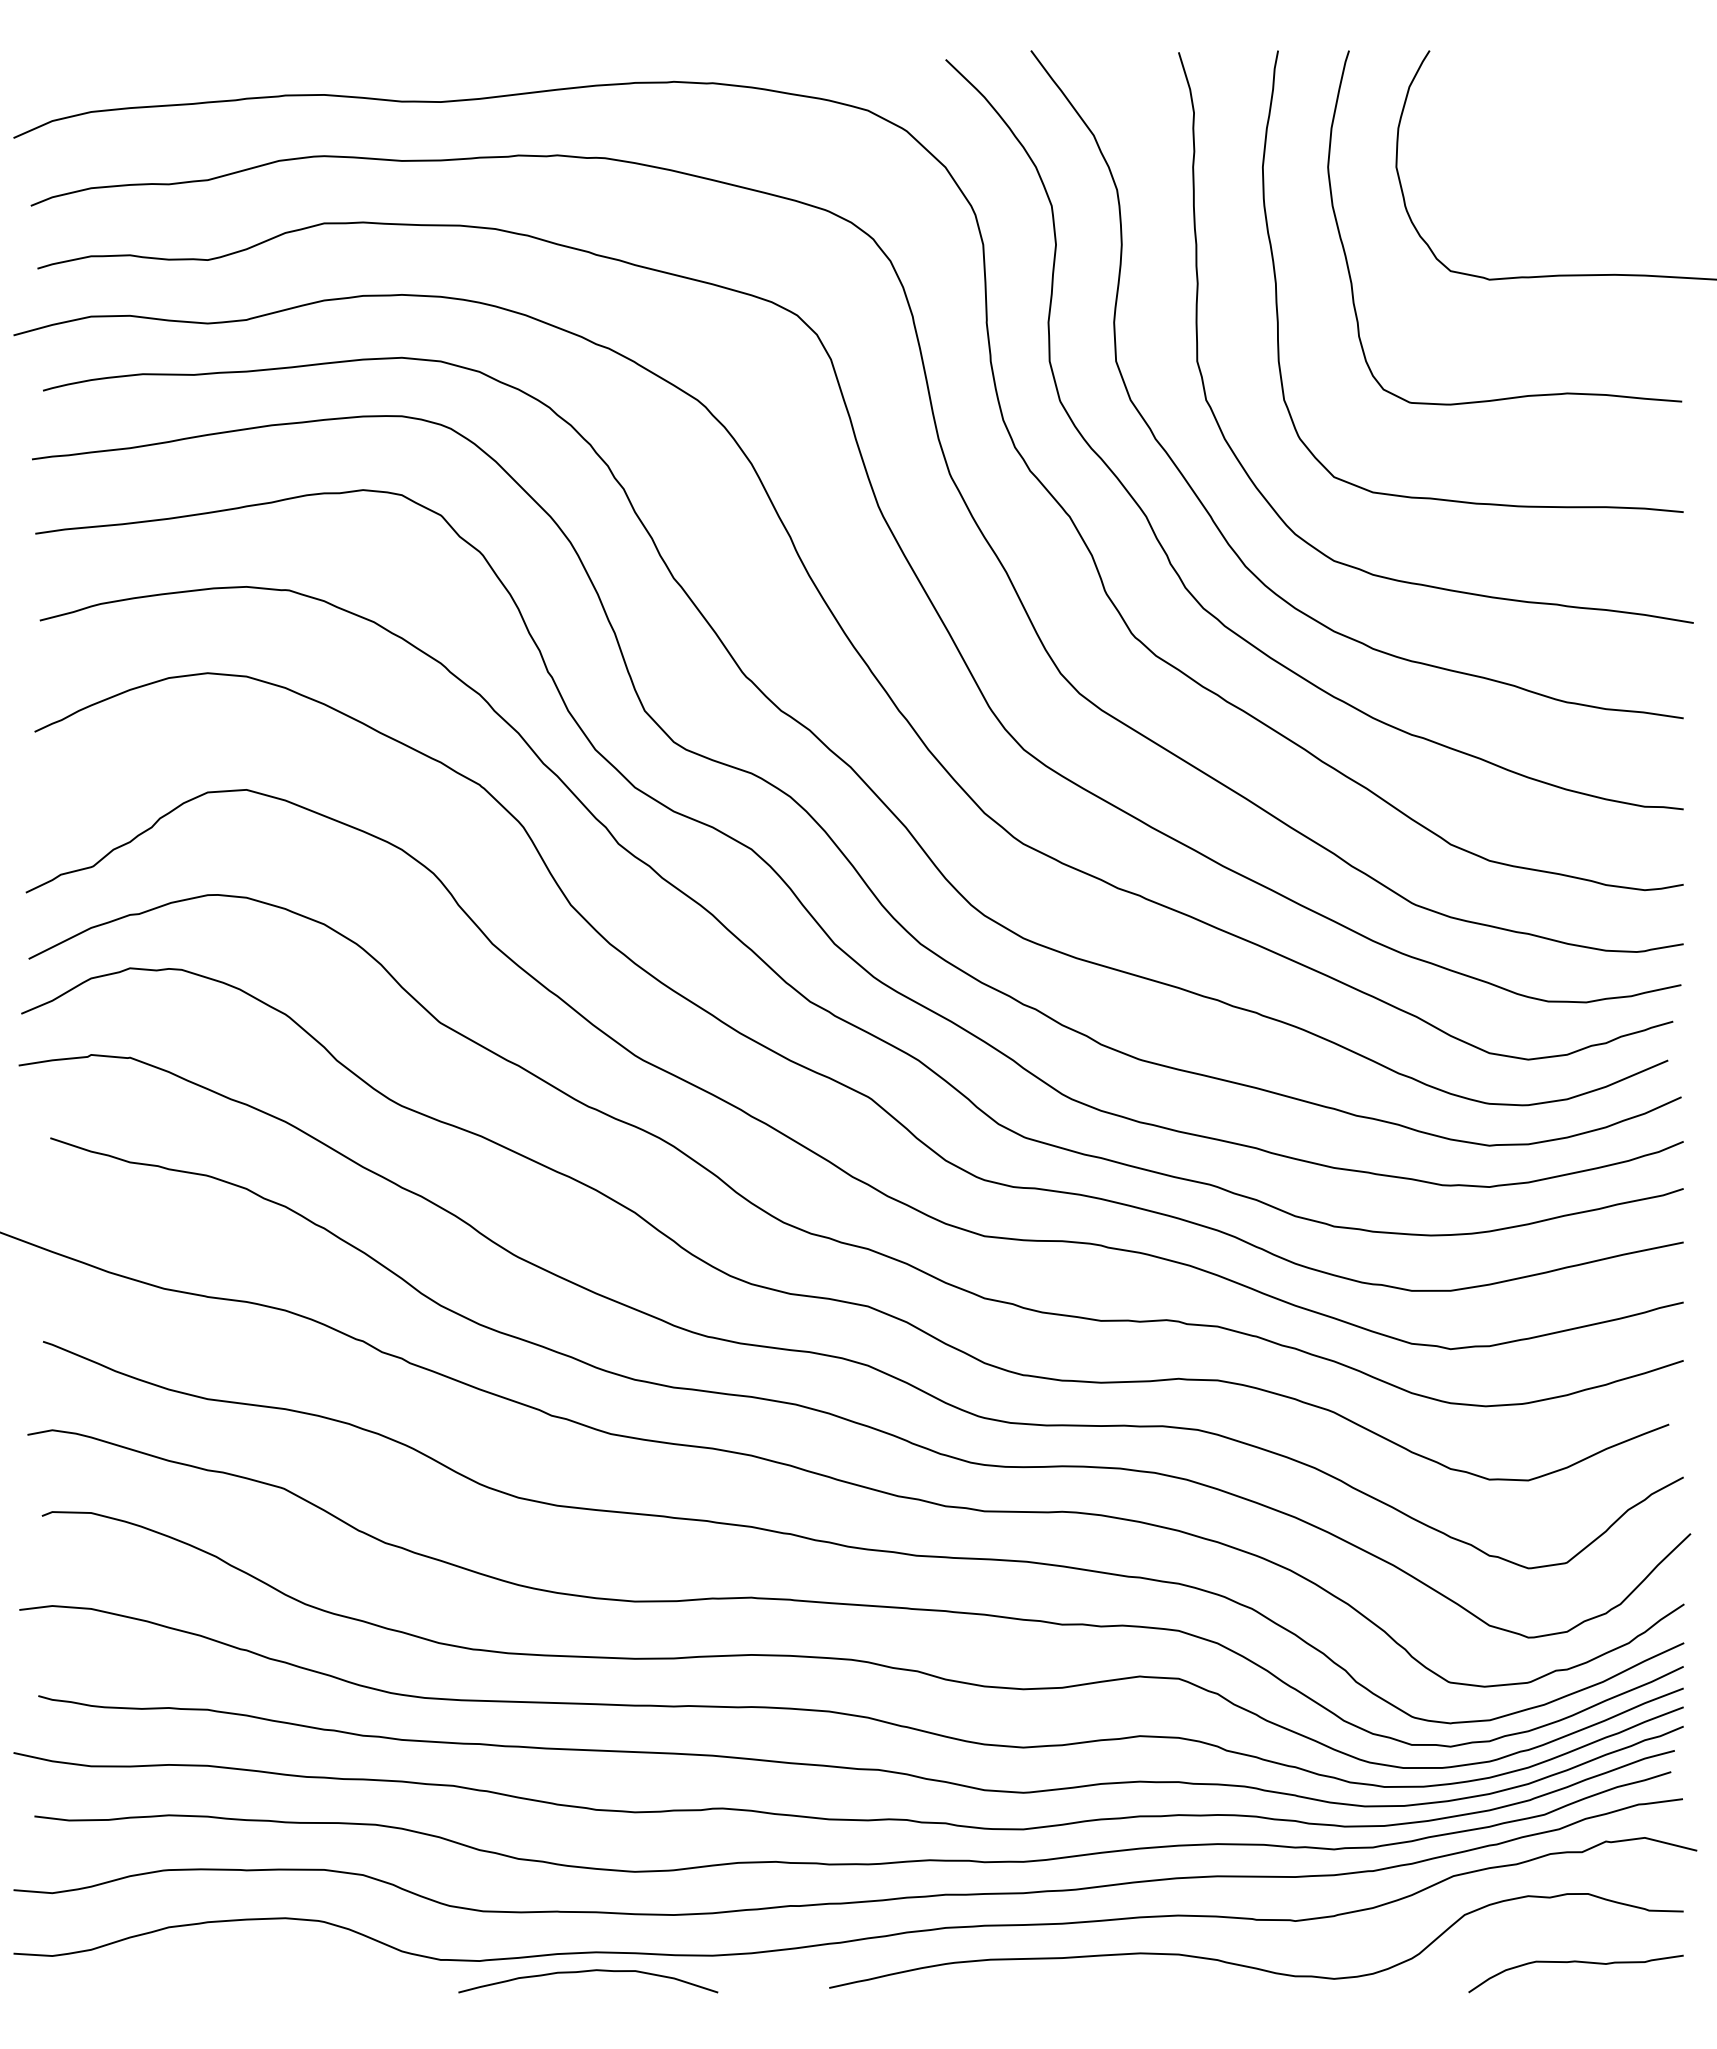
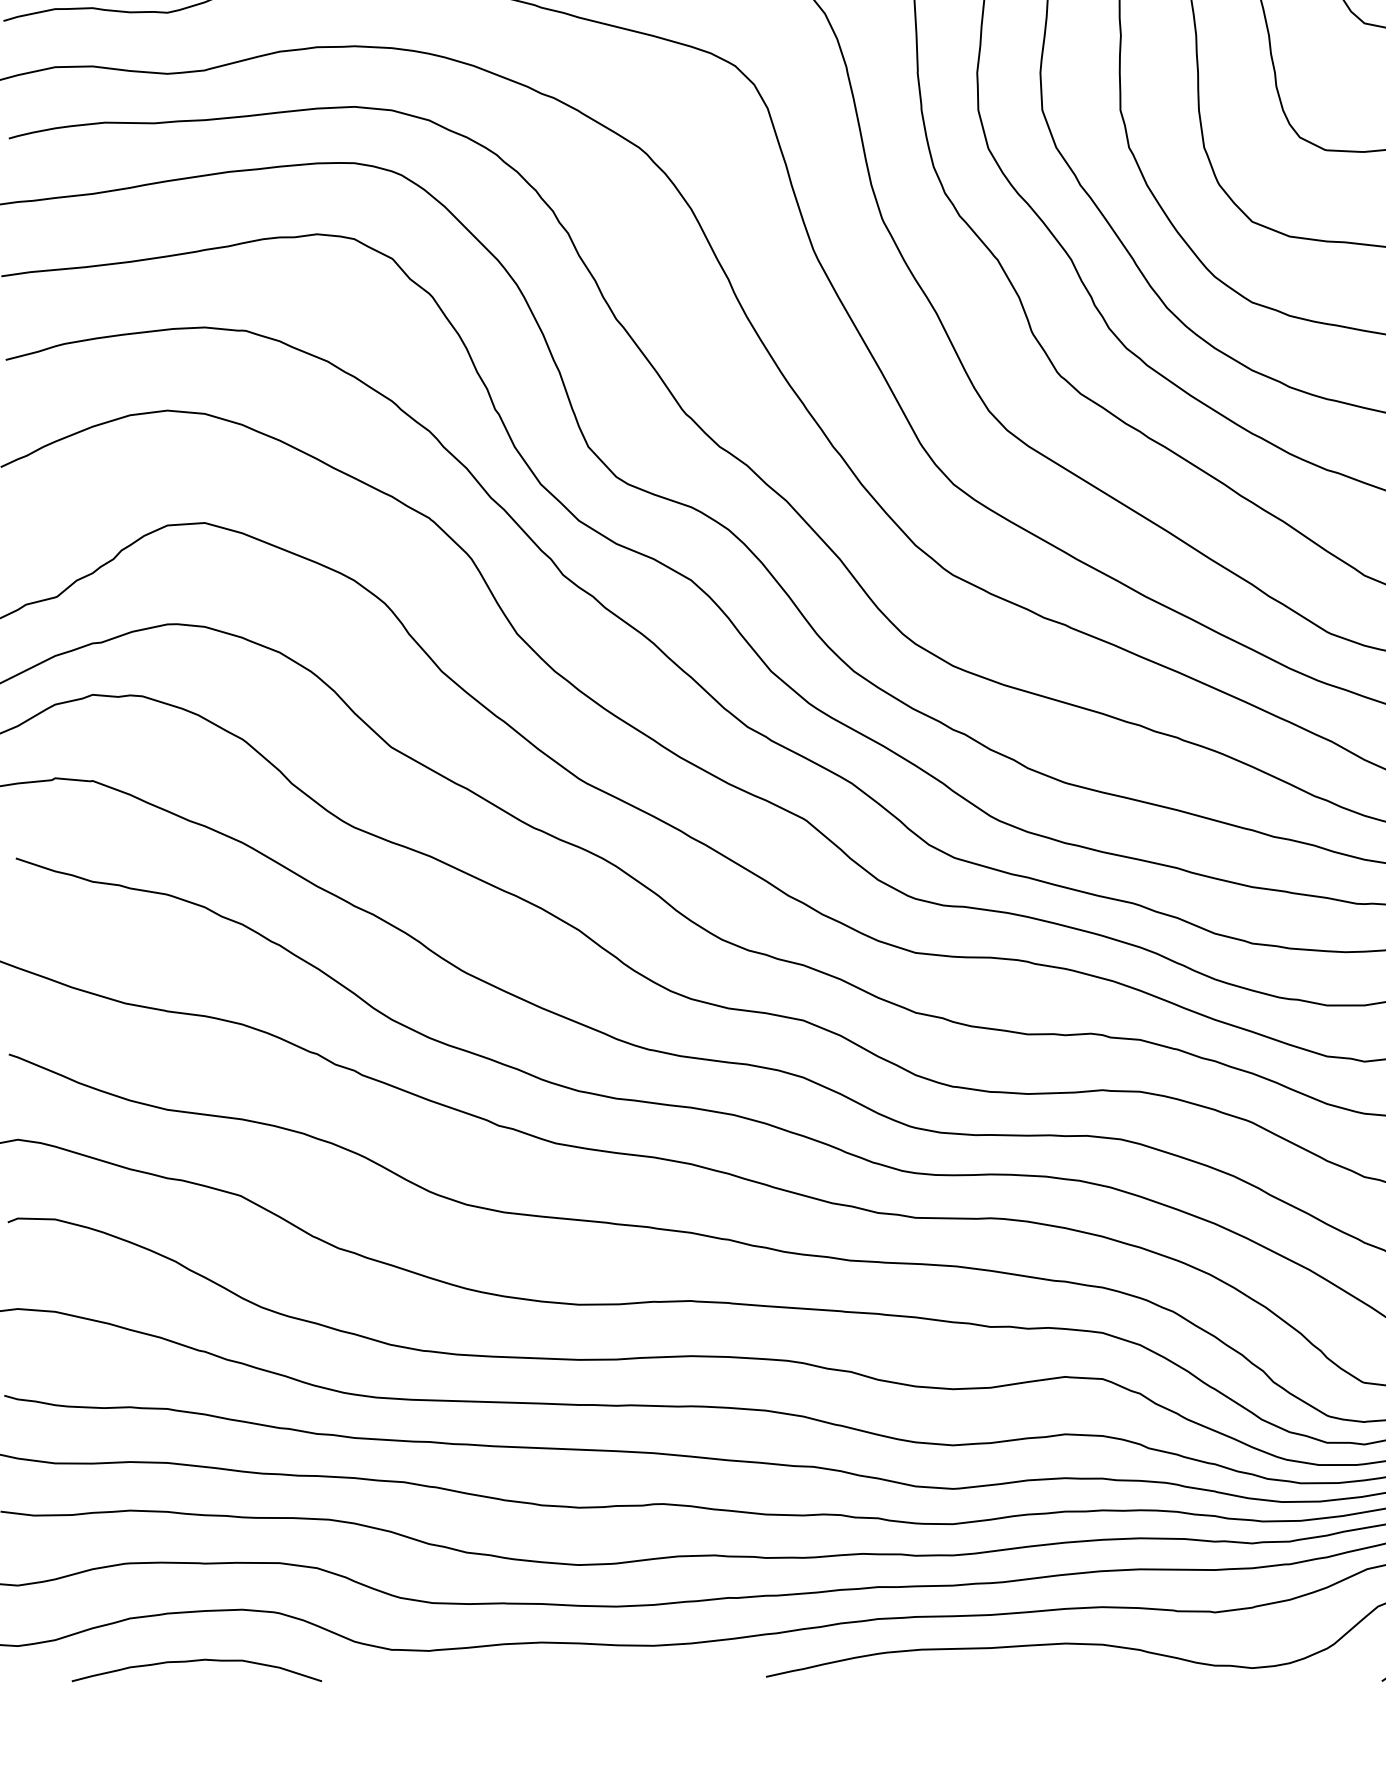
curve: (585, 1972) -> (194, 1661), moved

